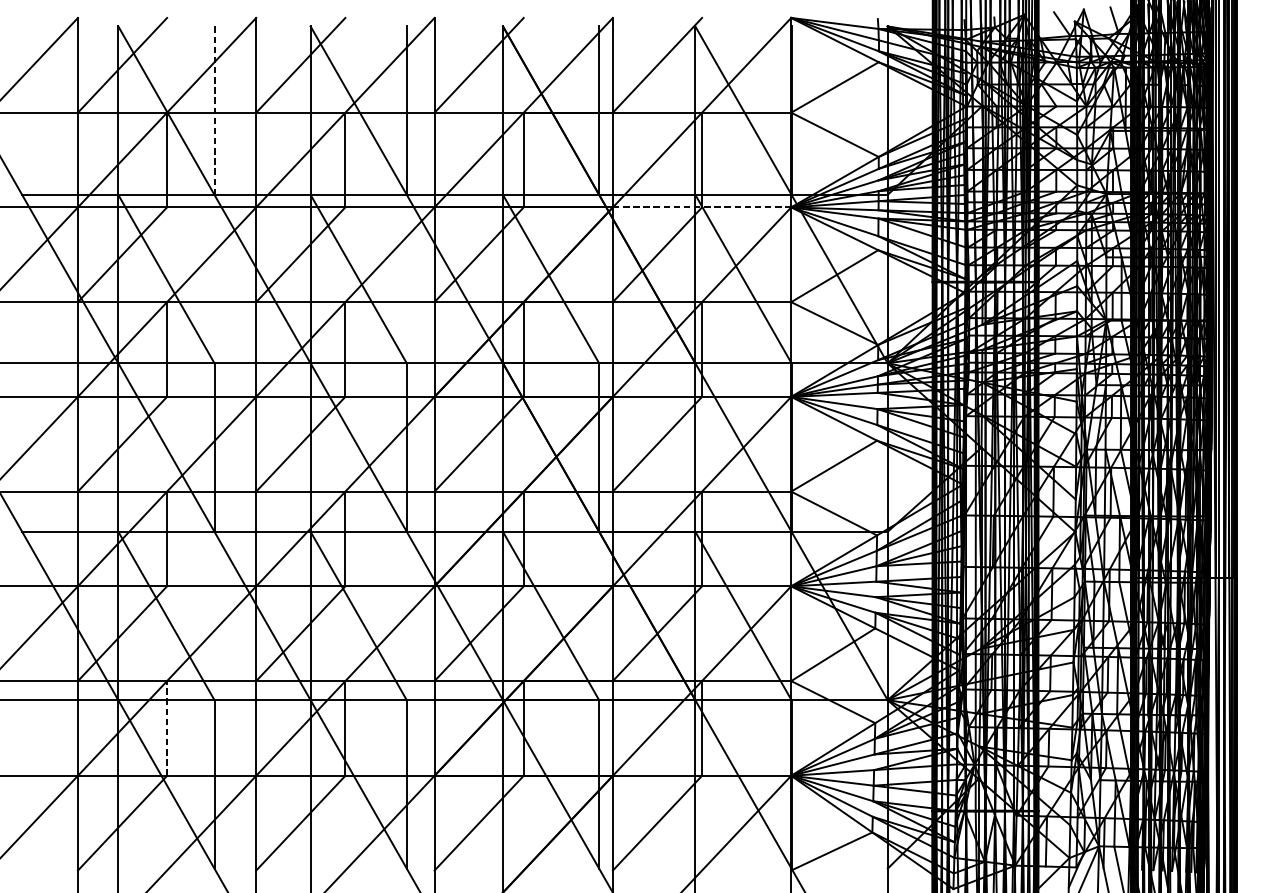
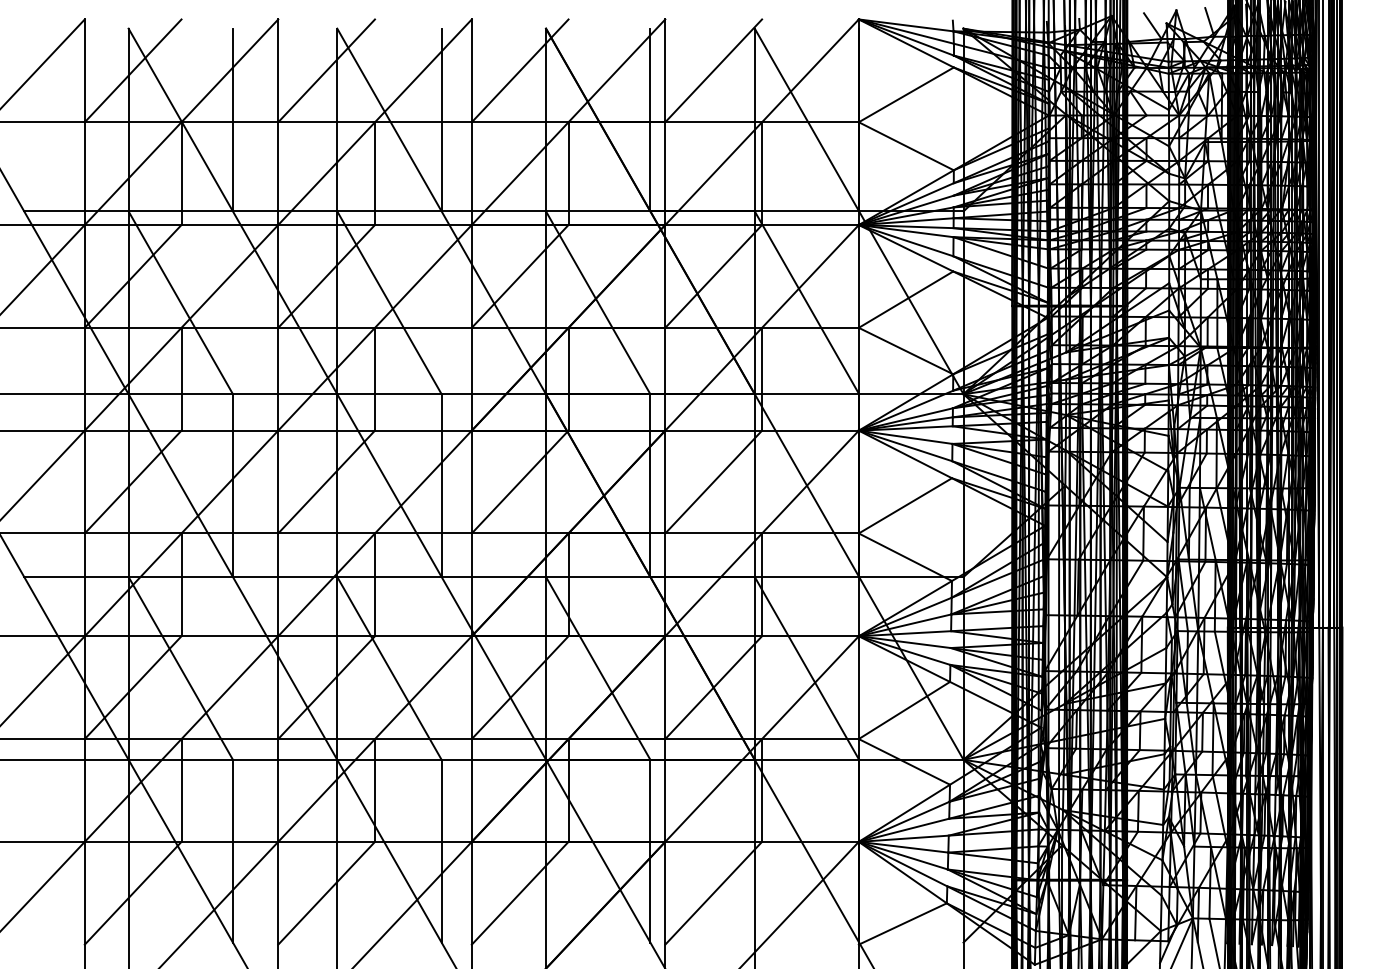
line: (214, 111) -> (233, 120), dashed -> solid
line: (702, 207) -> (762, 225), dashed -> solid
line: (167, 727) -> (181, 789), dashed -> solid

